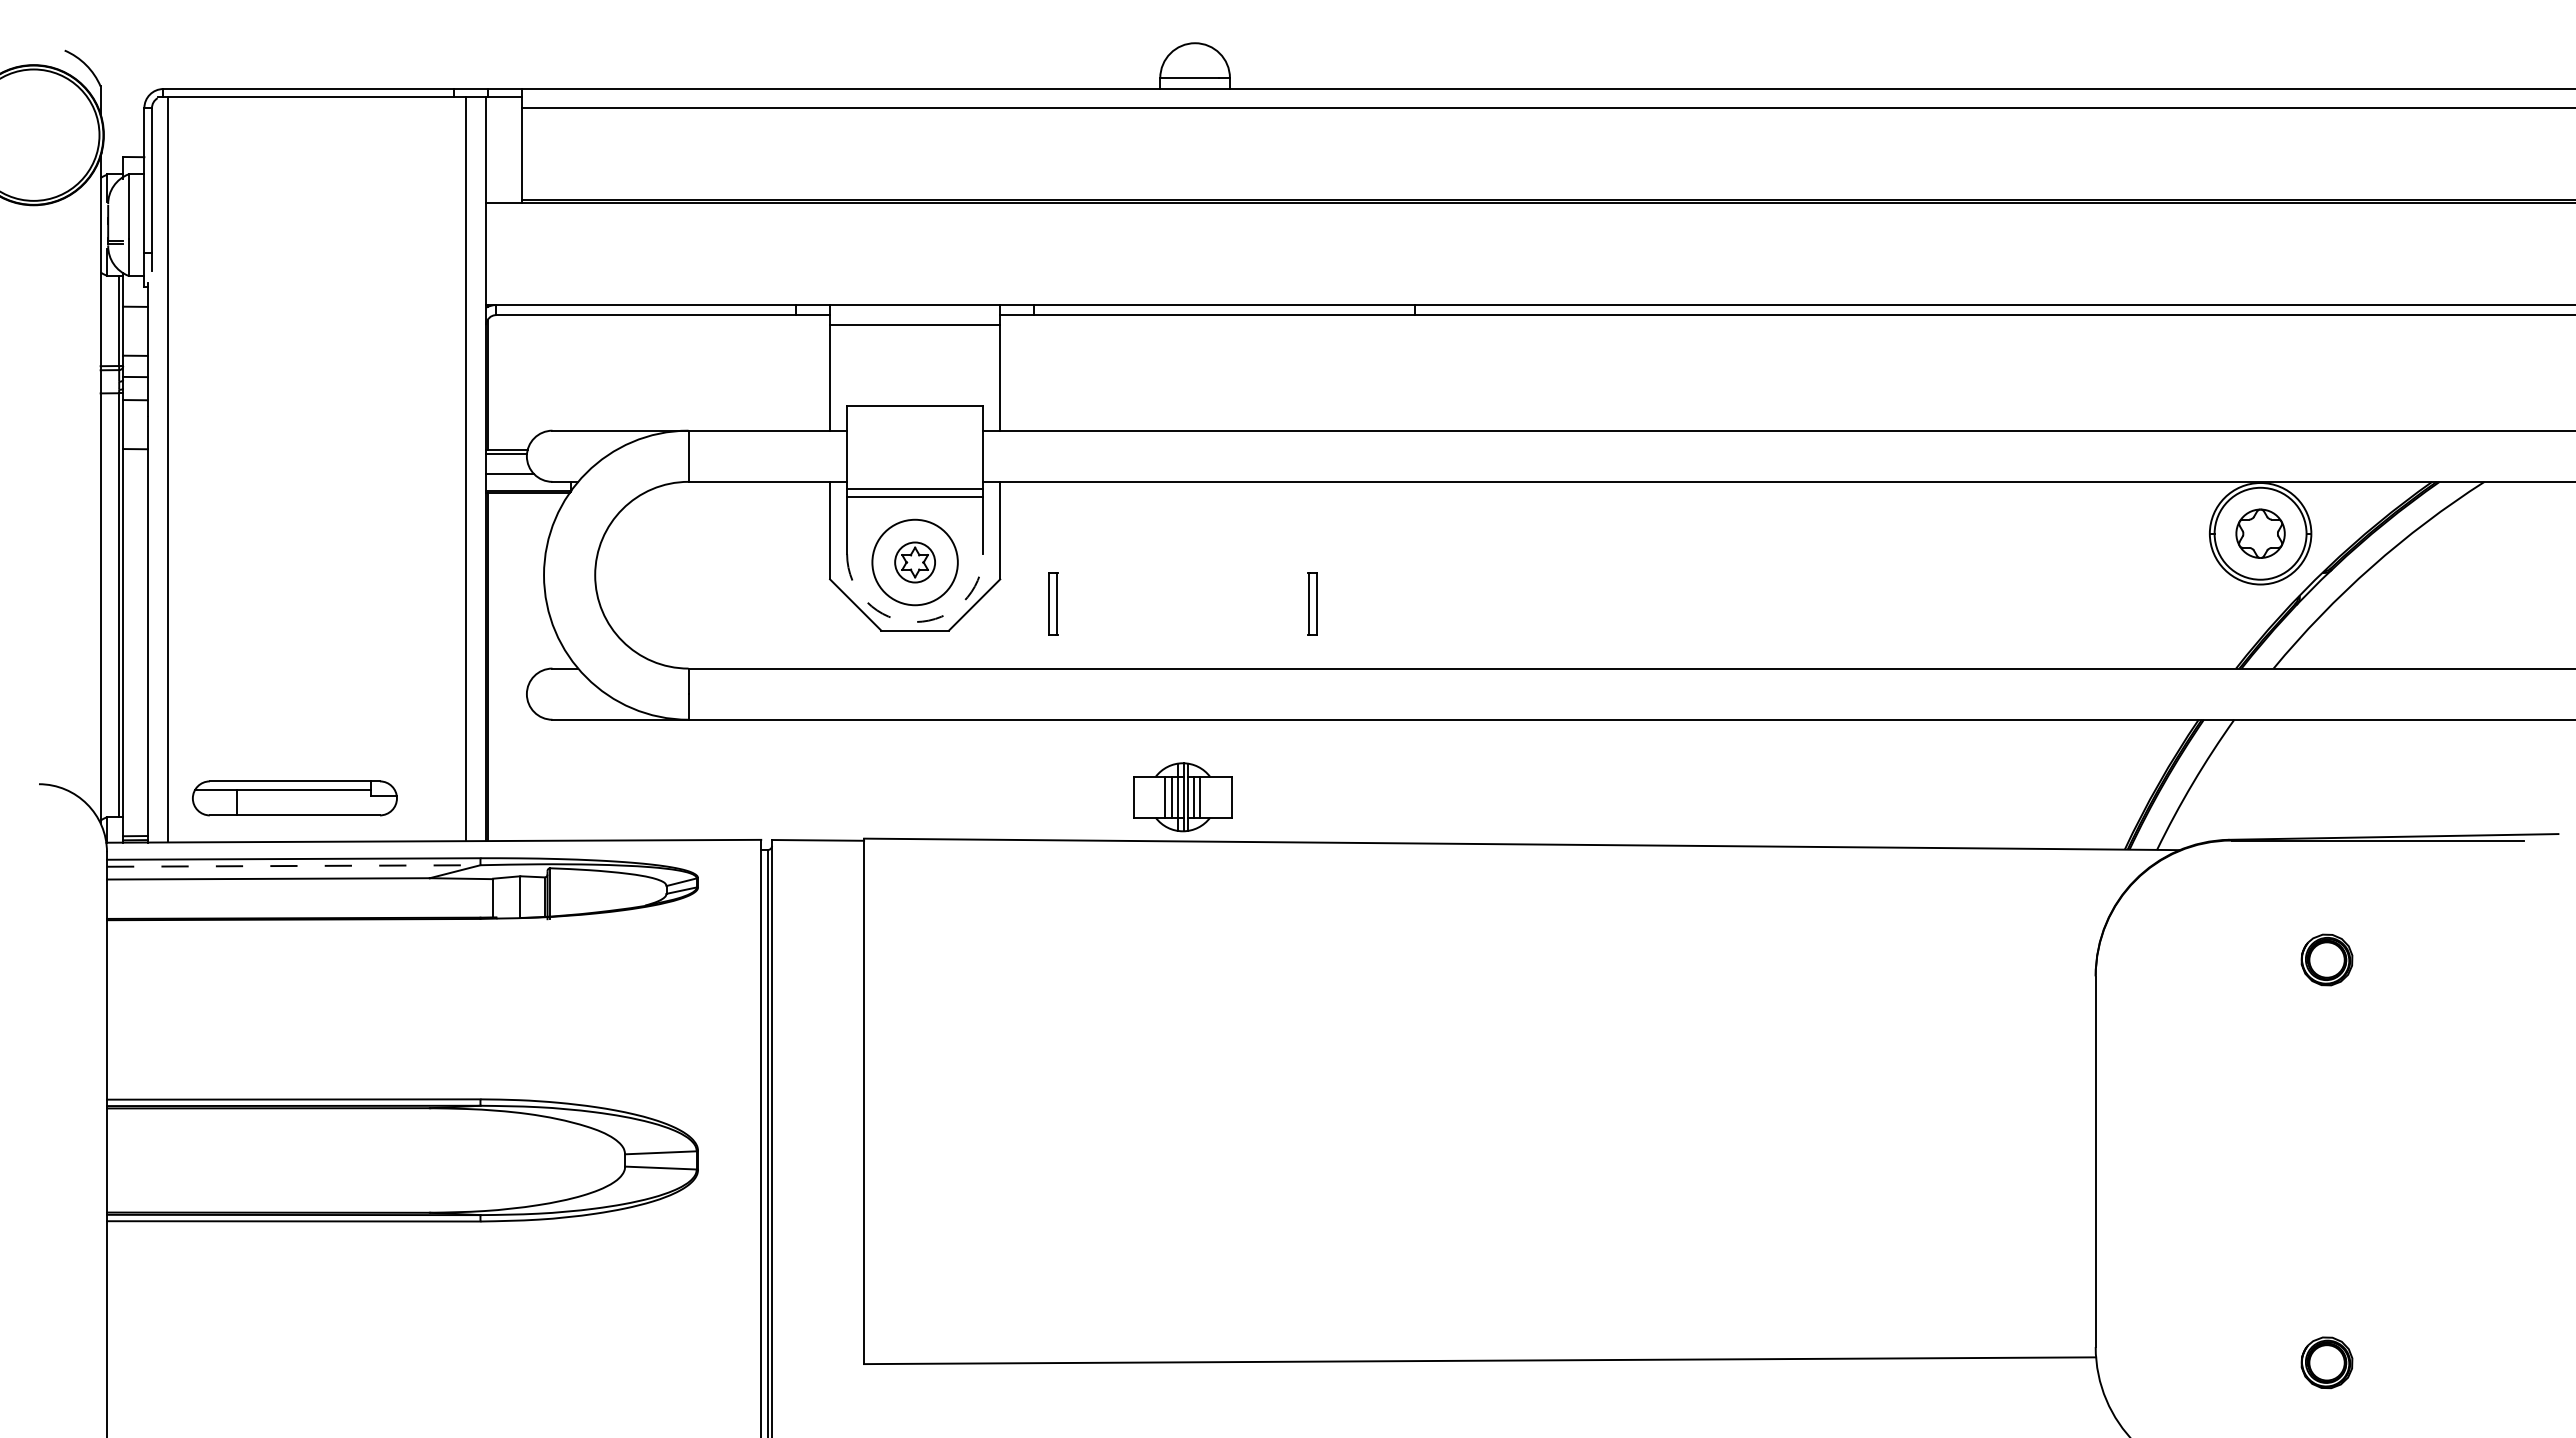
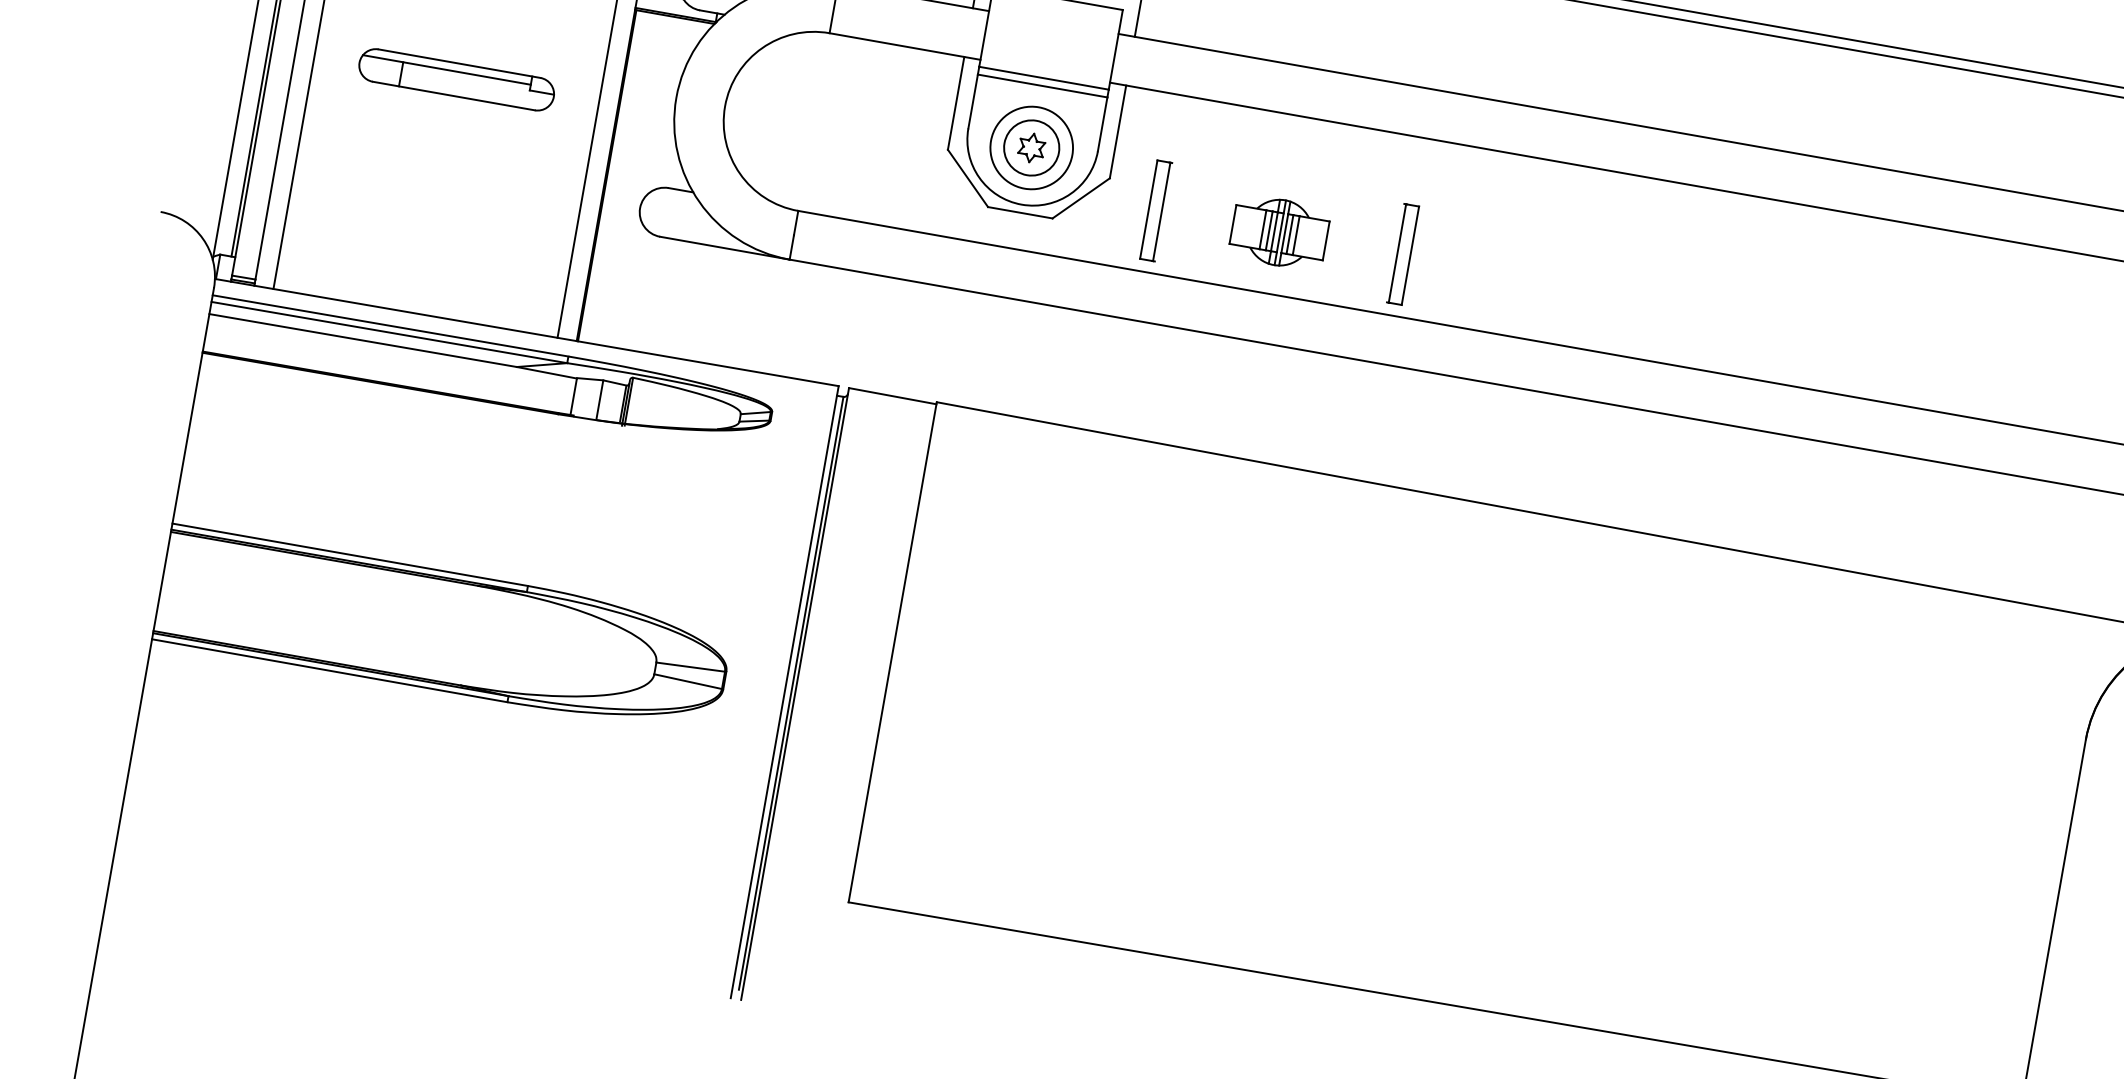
circle: (914, 562) -> (1031, 147), size x1.43
part: (1053, 604) -> (1156, 211), size x1.67
part: (1312, 604) -> (1402, 254), size x1.67
arc: (915, 622) -> (1021, 205), dashed -> solid
part: (1182, 797) -> (1279, 232), moved
part: (294, 798) -> (456, 79), moved
line: (293, 866) -> (389, 332), dashed -> solid

